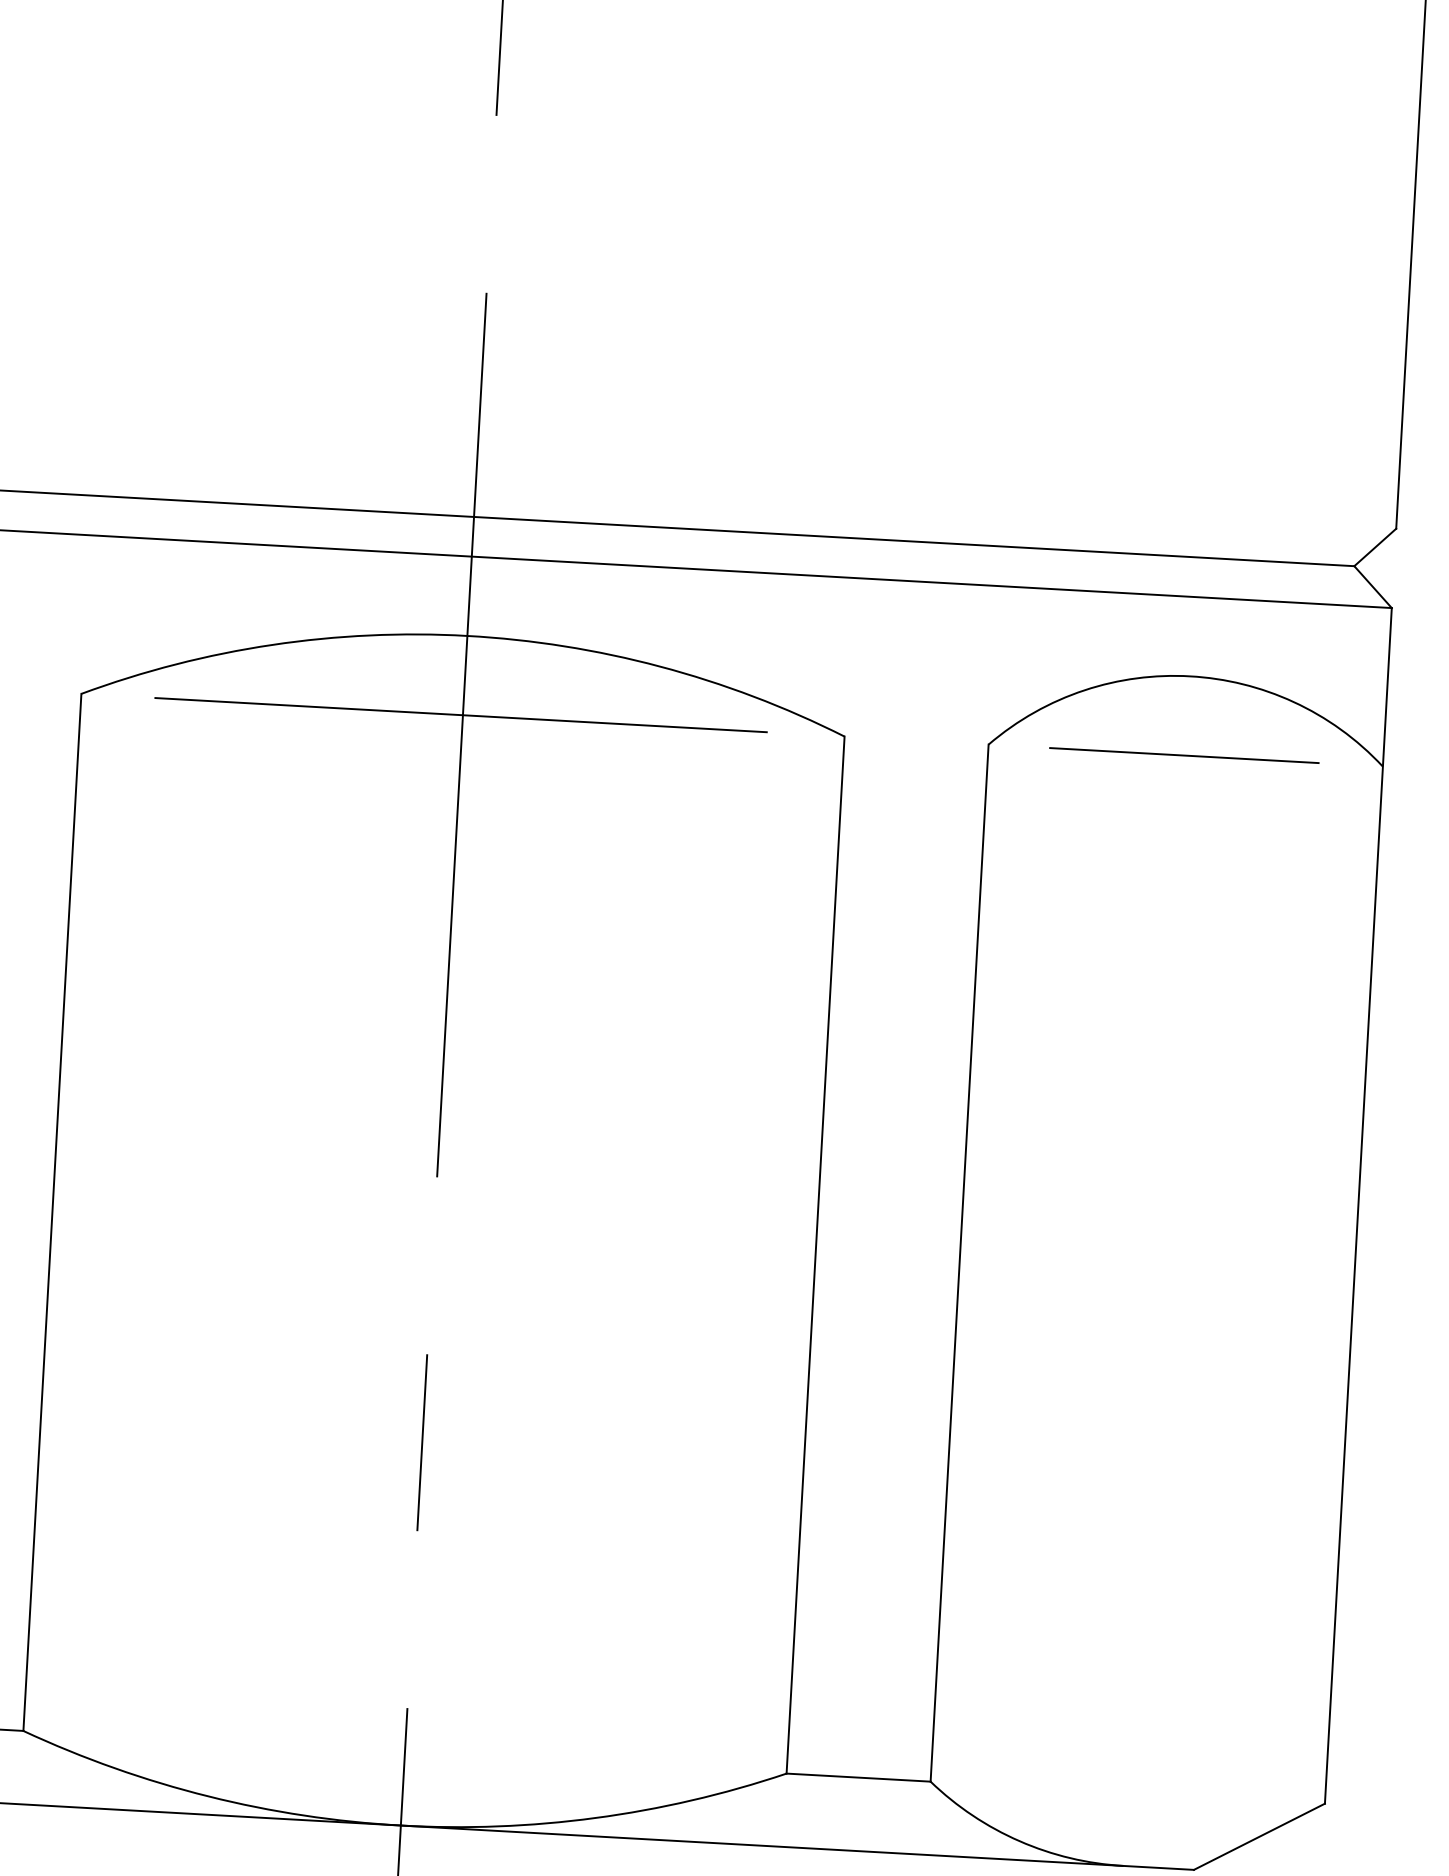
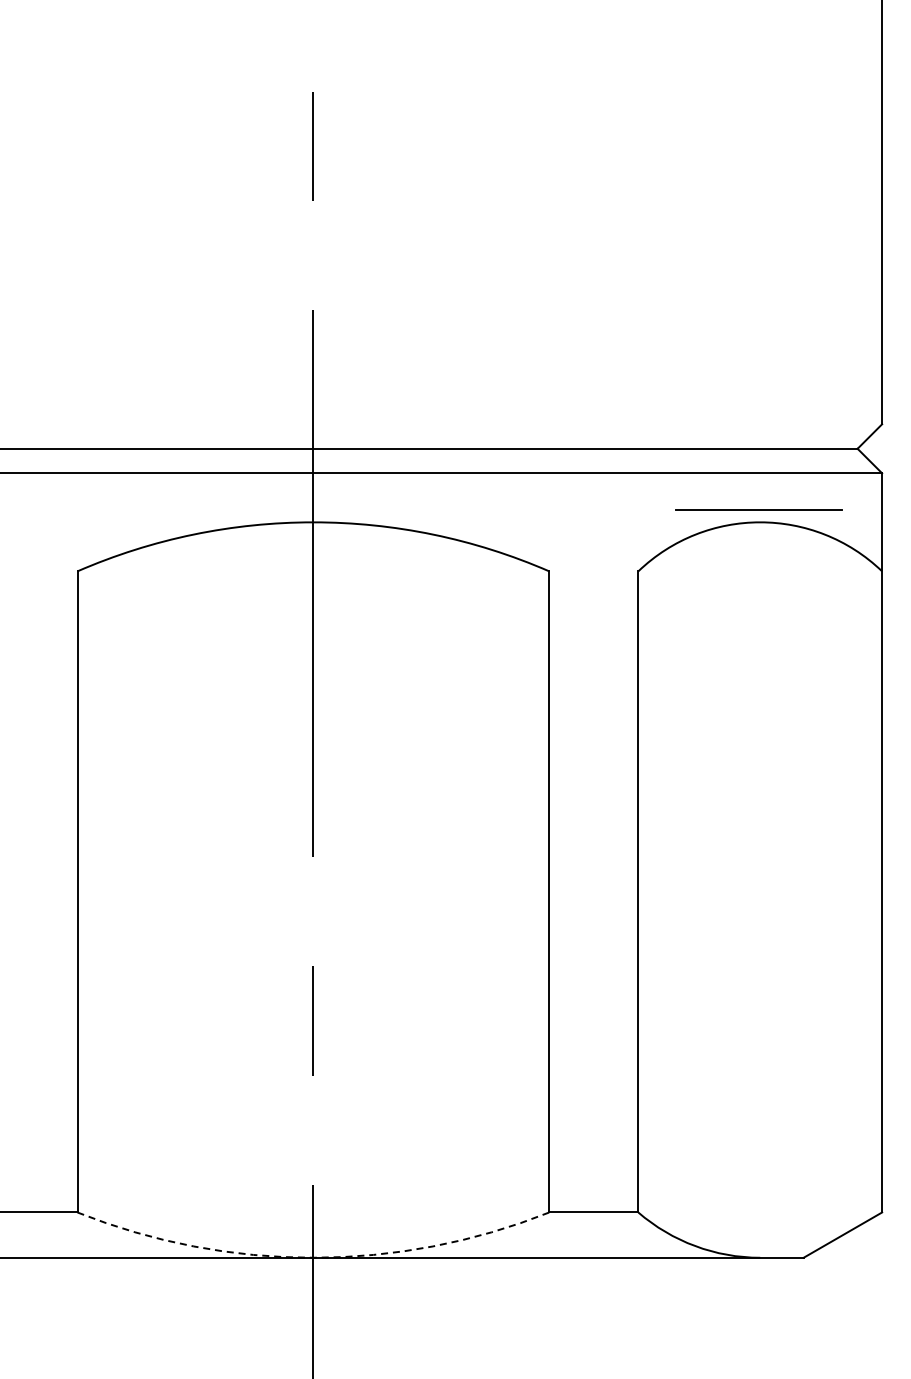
line: (461, 715) -> (312, 571), removed
line: (1183, 754) -> (758, 509), moved
arc: (401, 1825) -> (313, 1257), solid -> dashed

